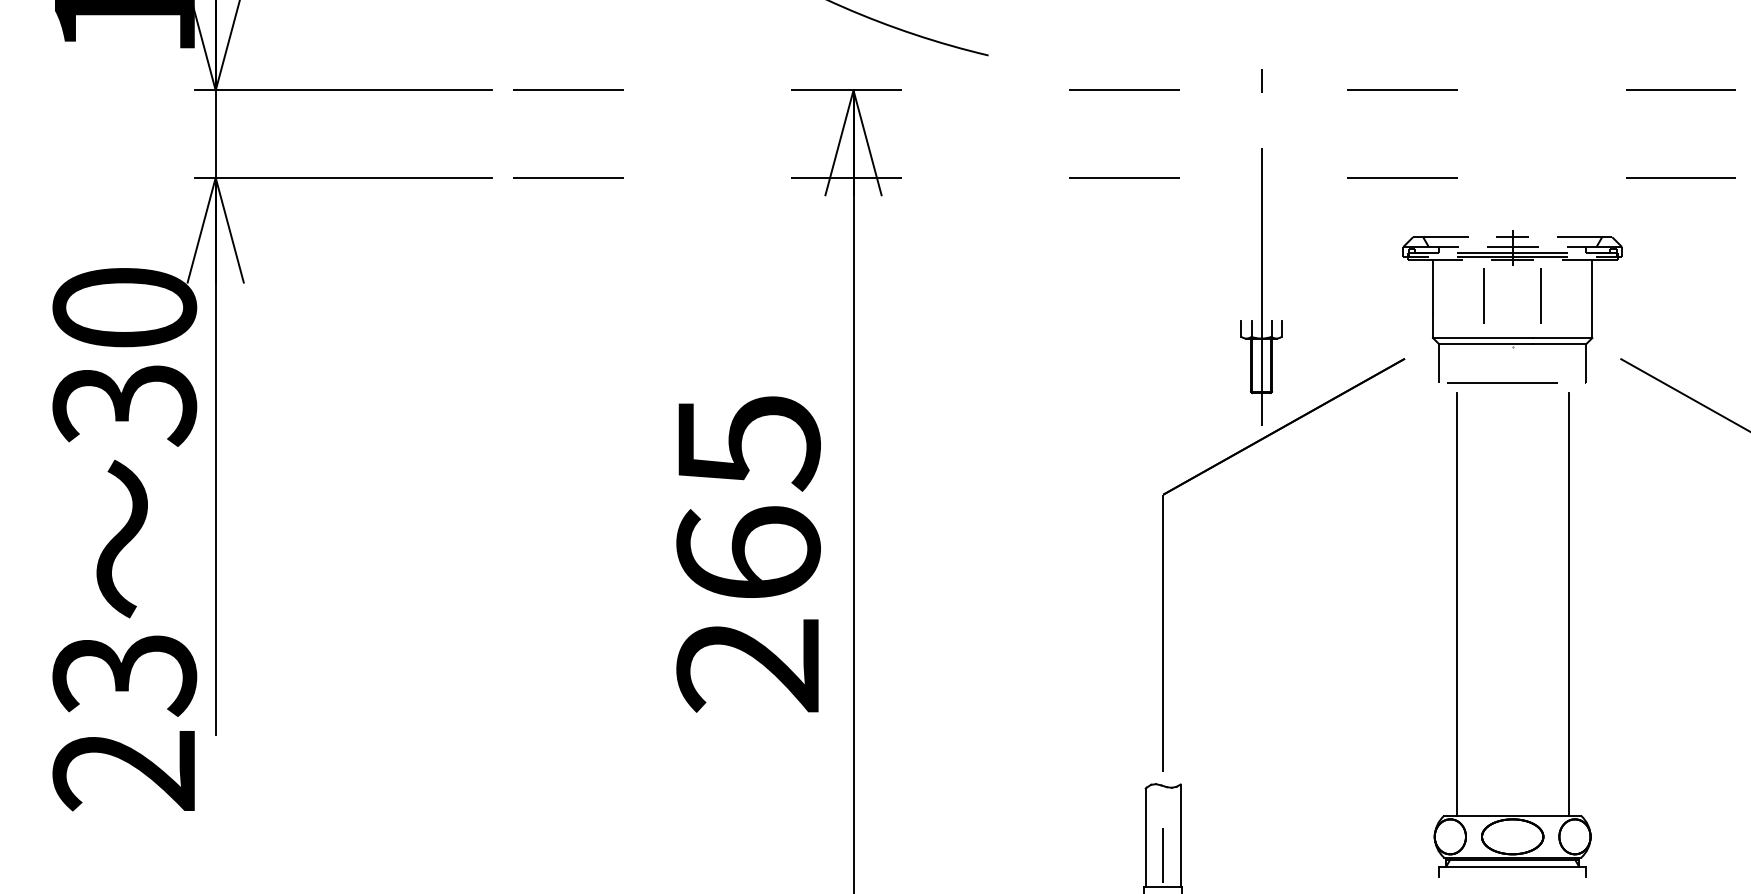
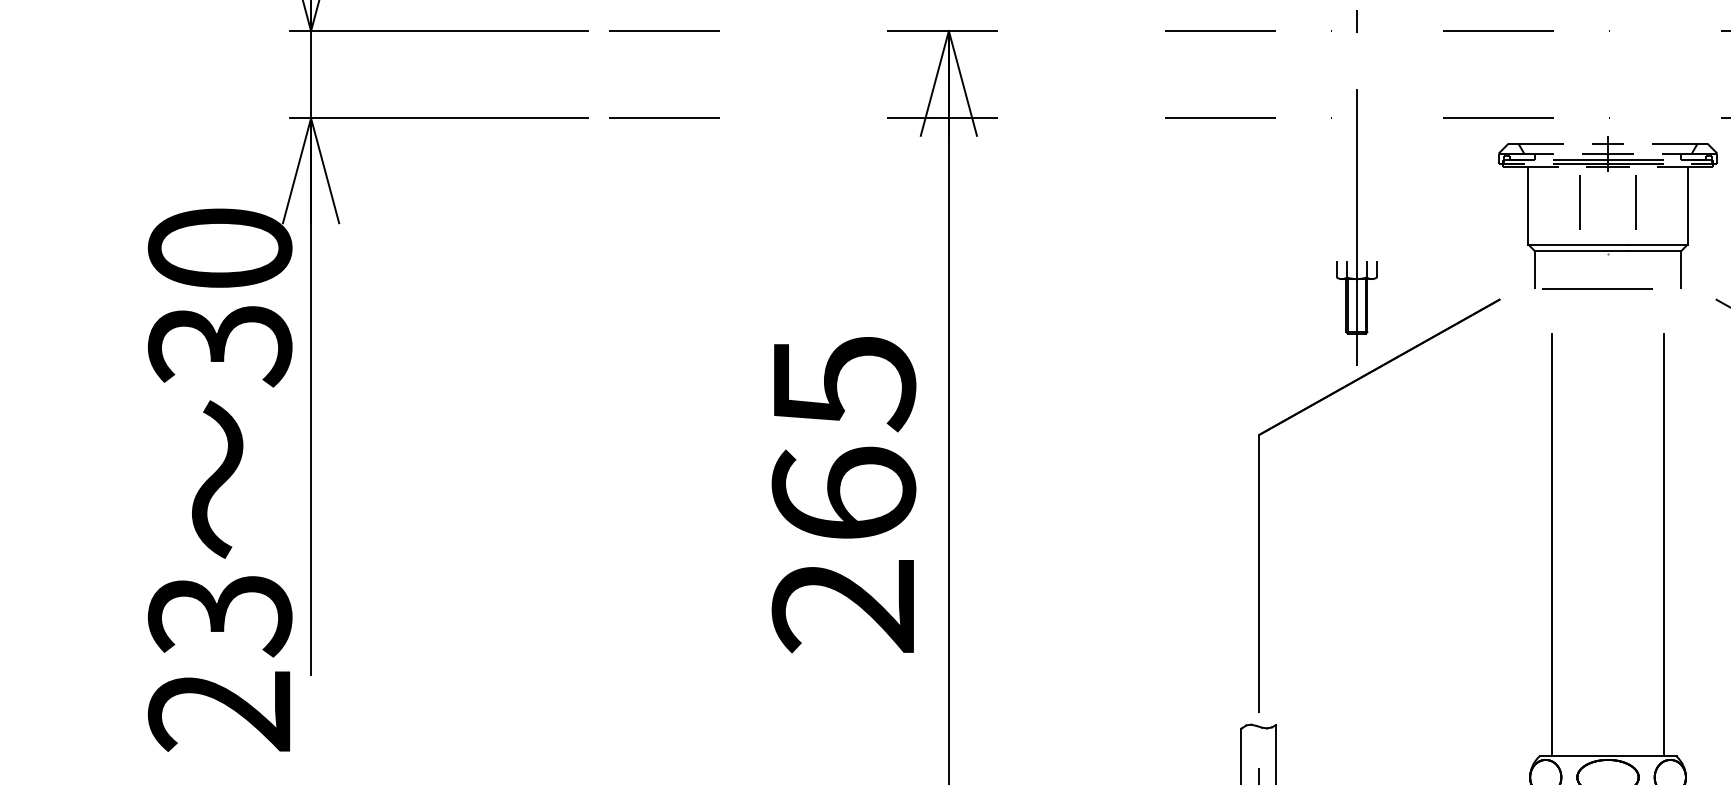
part: (1484, 306) -> (1579, 213), moved

